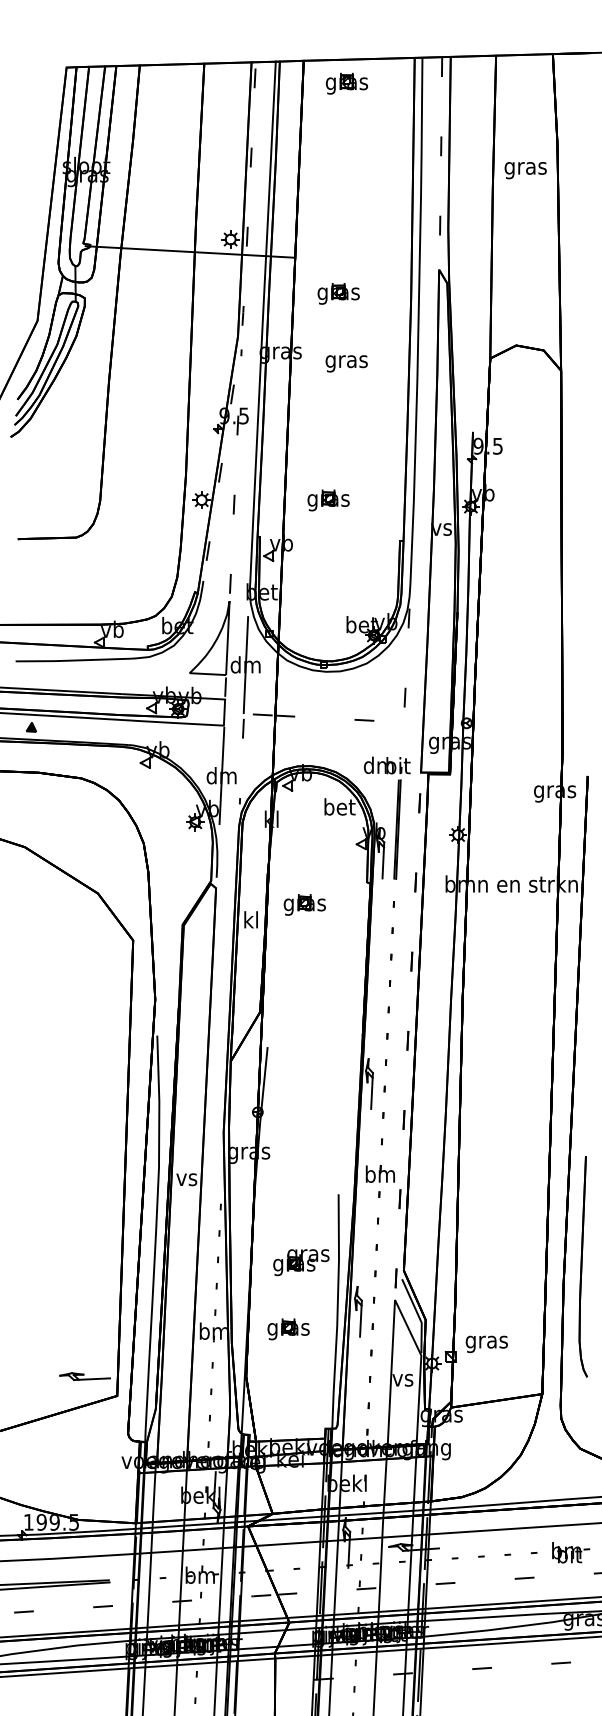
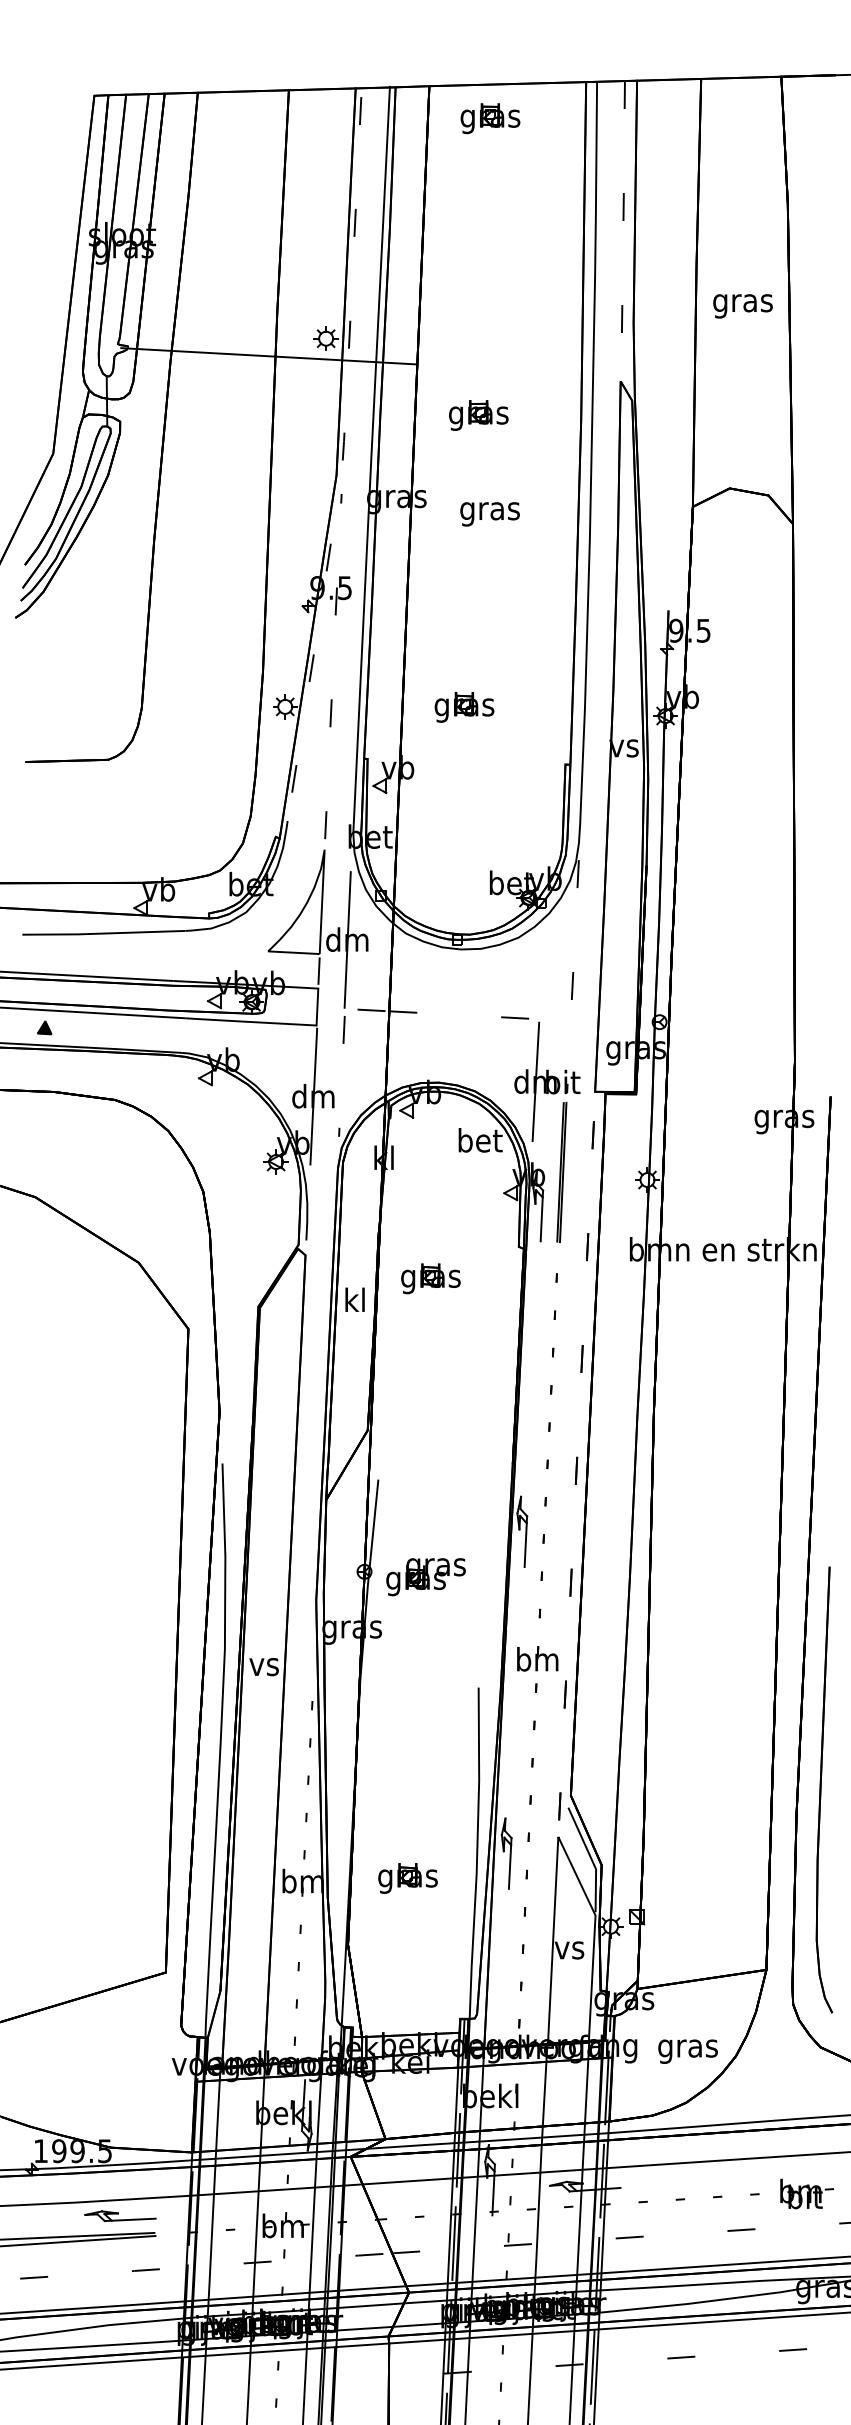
text: (525, 170) -> (742, 306), moved
line: (378, 765) -> (535, 1081), added
part: (301, 1262) -> (425, 1577), moved
part: (583, 1266) -> (824, 1789), size x1.43
text: (486, 1344) -> (687, 2051), moved
part: (85, 1376) -> (120, 2216), moved

